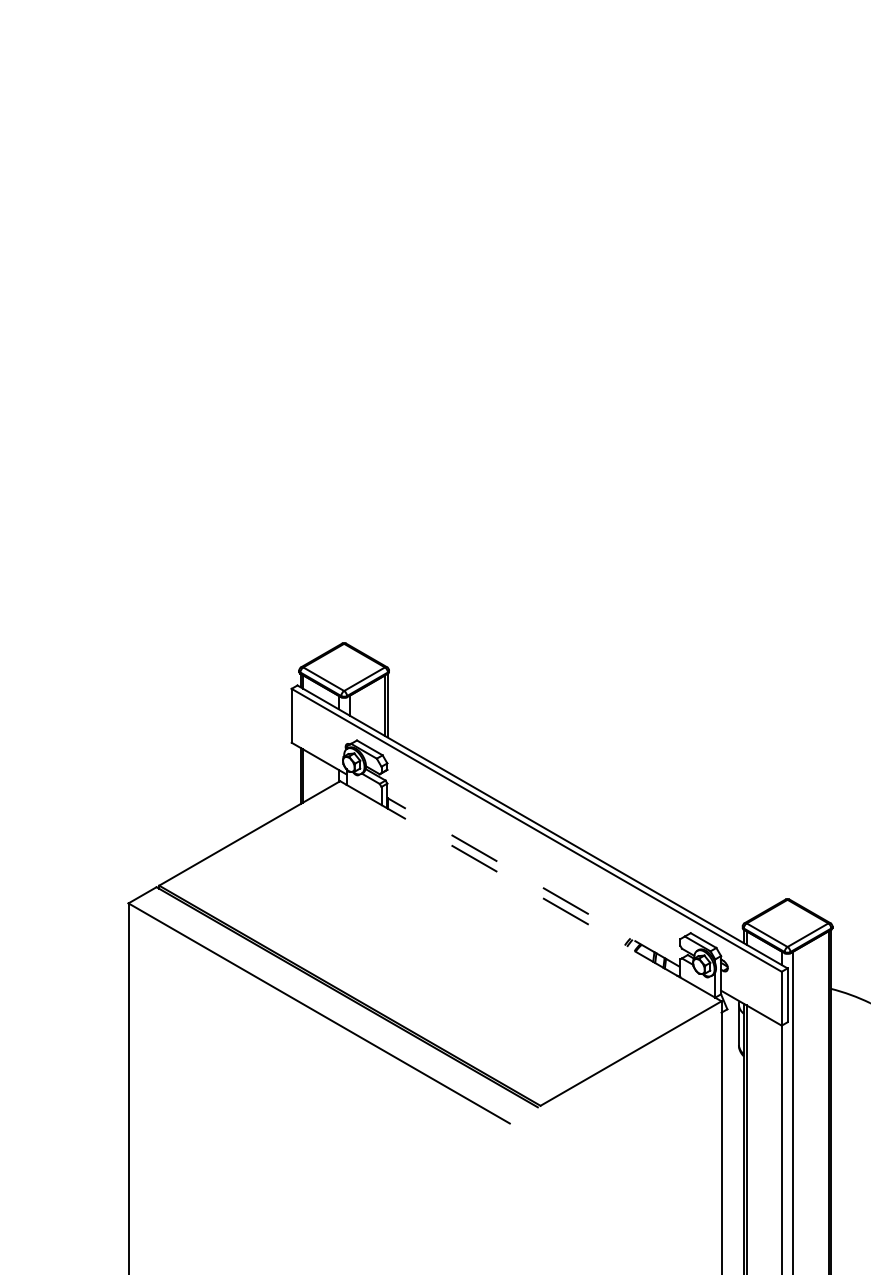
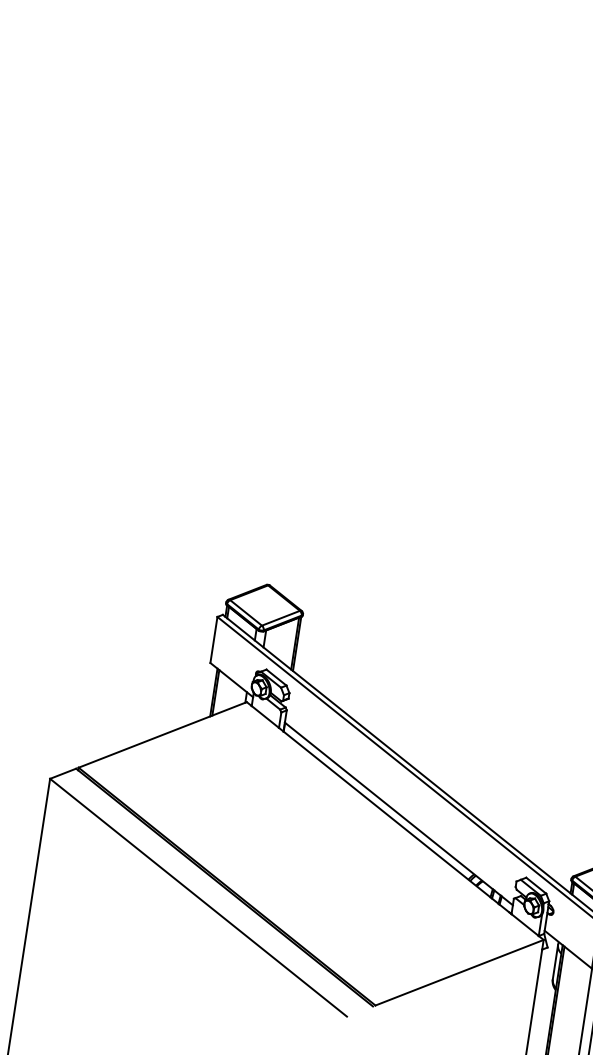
line: (533, 882) -> (398, 813), dashed -> solid
line: (530, 891) -> (394, 821), dashed -> solid

